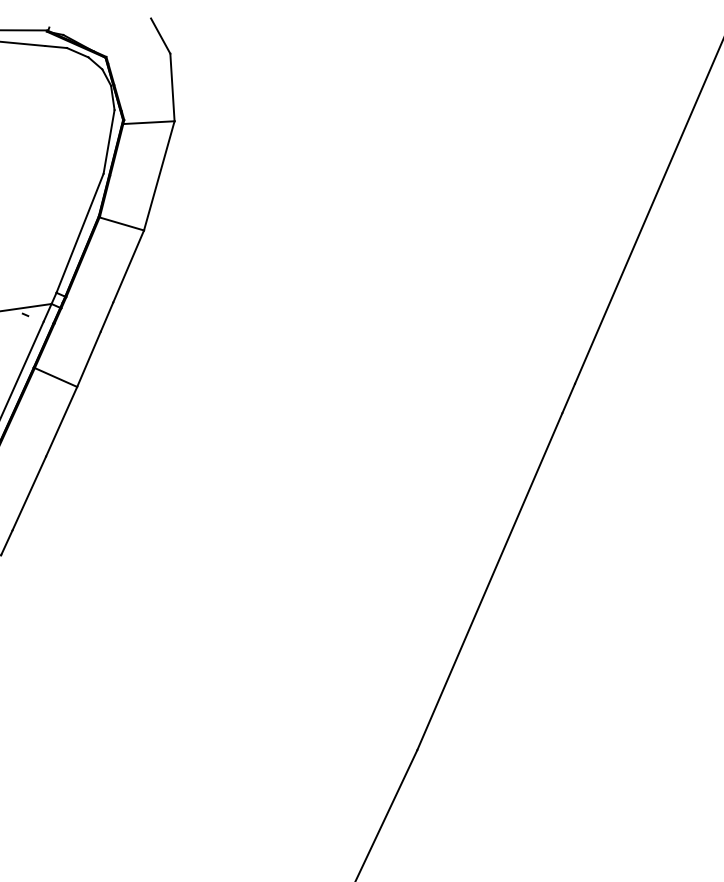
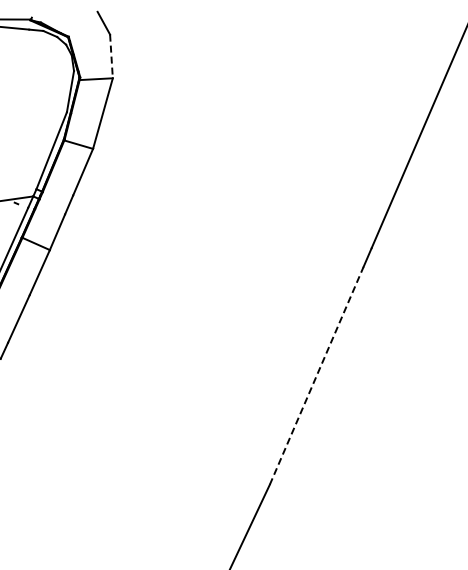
line: (172, 87) -> (111, 56), solid -> dashed
line: (489, 580) -> (316, 375), solid -> dashed

